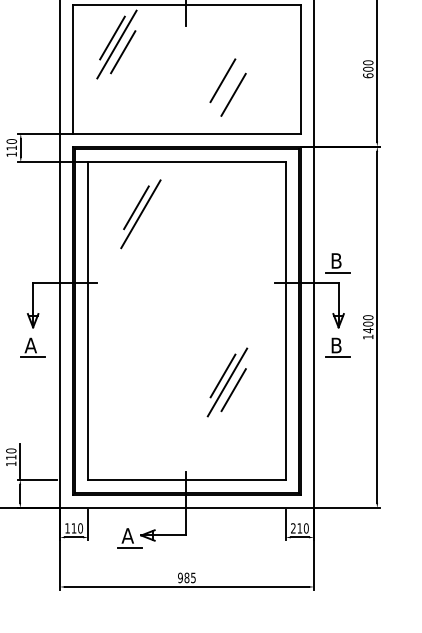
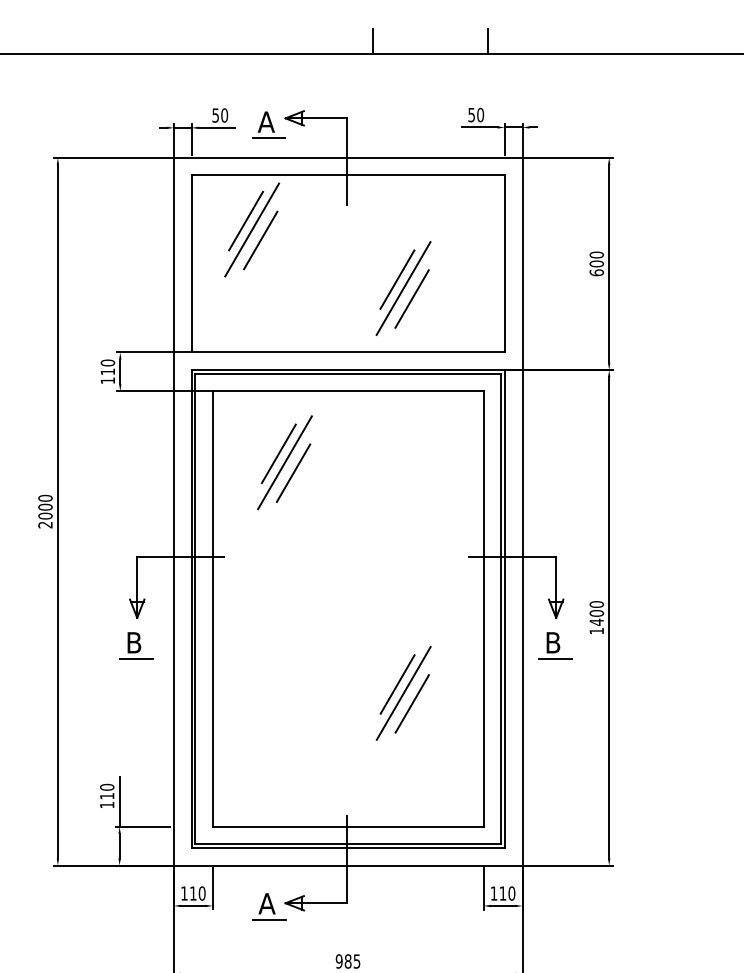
line: (227, 87) -> (403, 288), added
line: (147, 221) -> (293, 472), added
part: (338, 262) -> (555, 529), removed
text: (30, 345) -> (133, 642), A -> B
text: (292, 528) -> (493, 893), 210 -> 110

